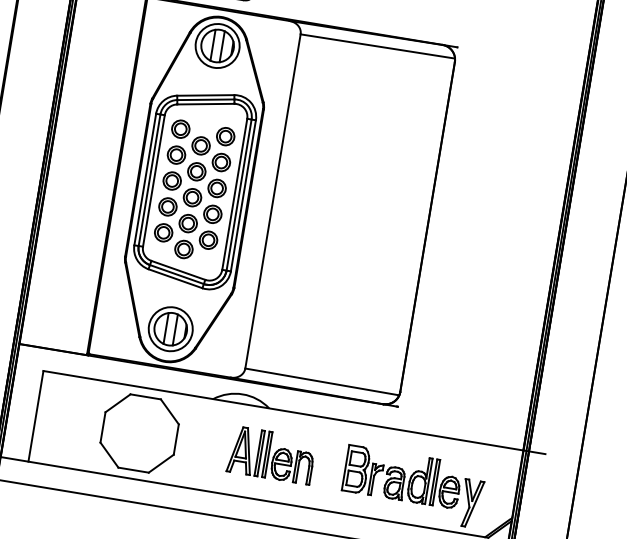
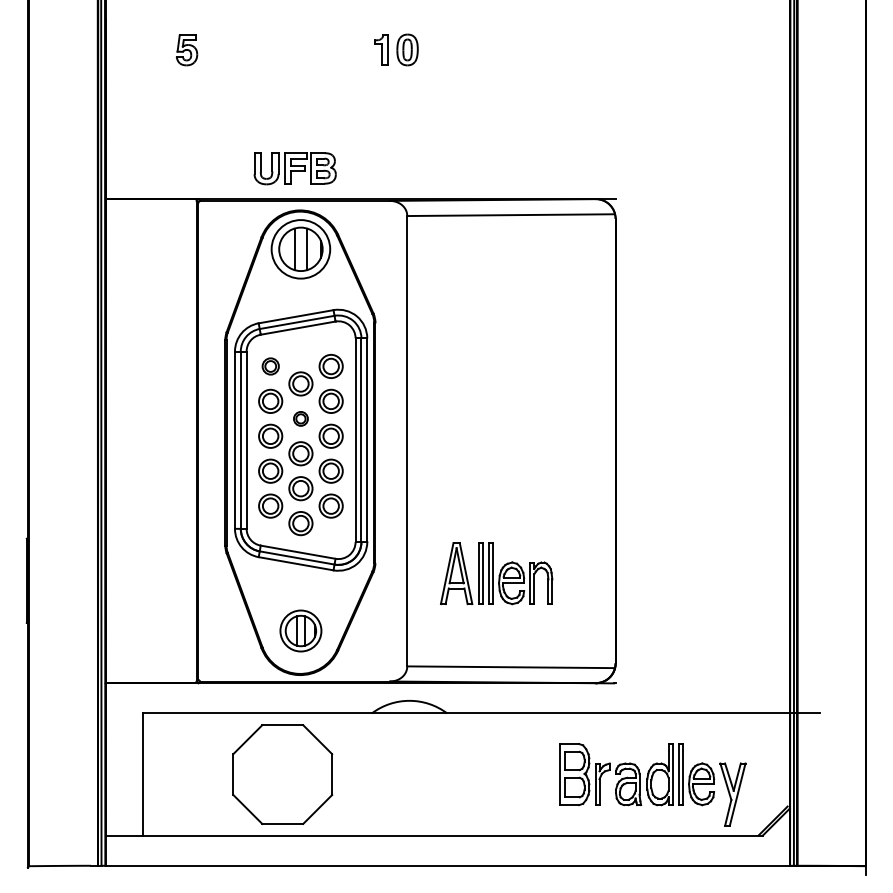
part: (180, 129) -> (270, 366), size x0.7
part: (196, 171) -> (300, 418), size x0.6
part: (170, 328) -> (300, 630), size x0.7
part: (271, 455) -> (496, 573), moved

